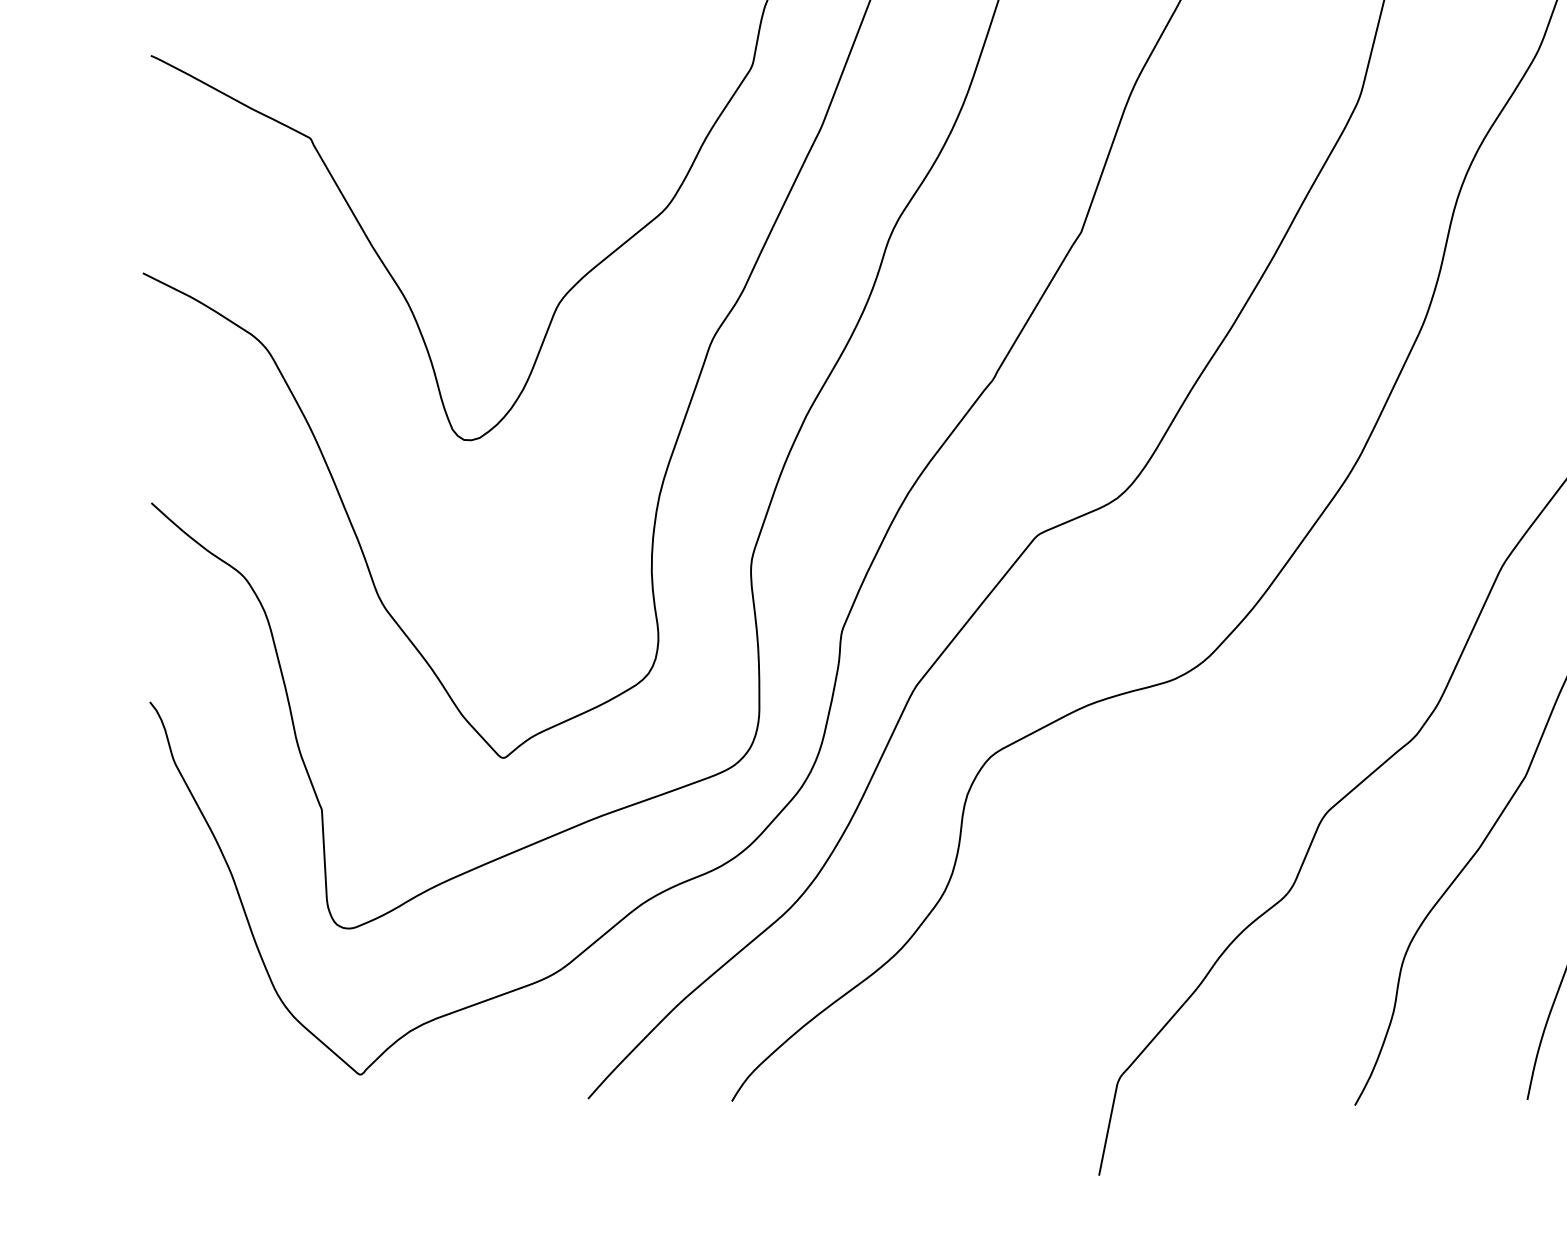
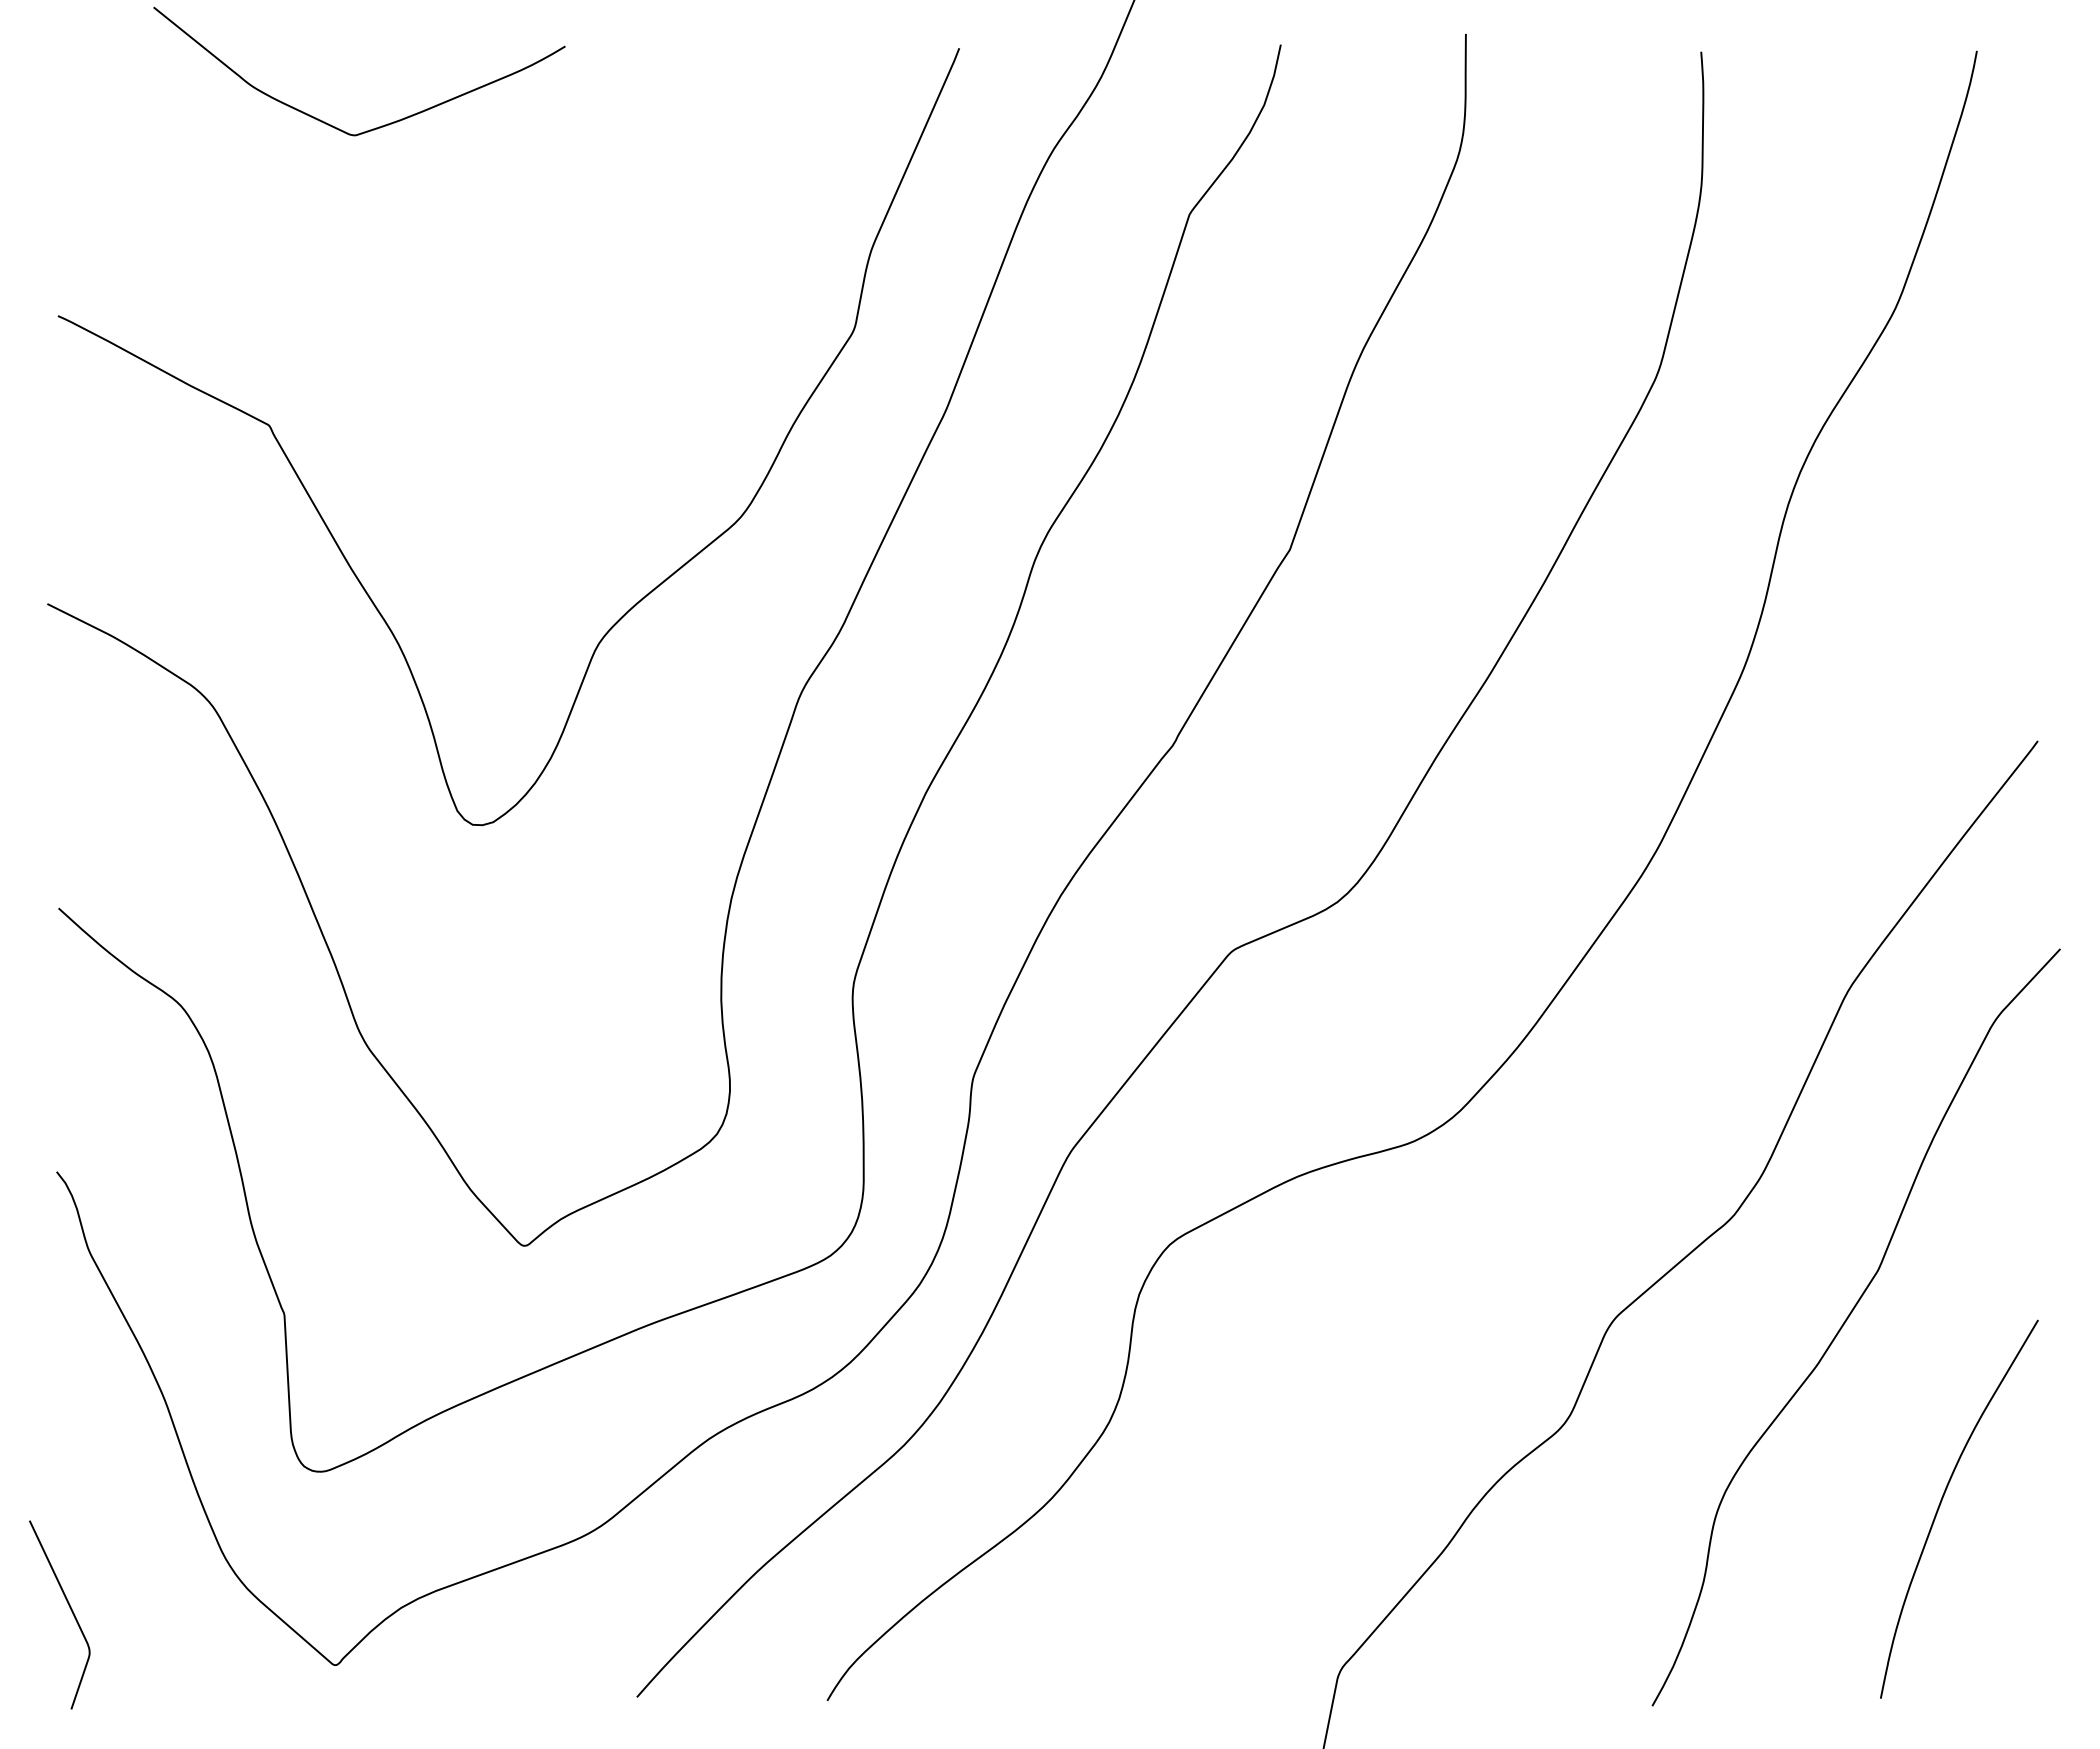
curve: (160, 1032) -> (70, 1609), added

